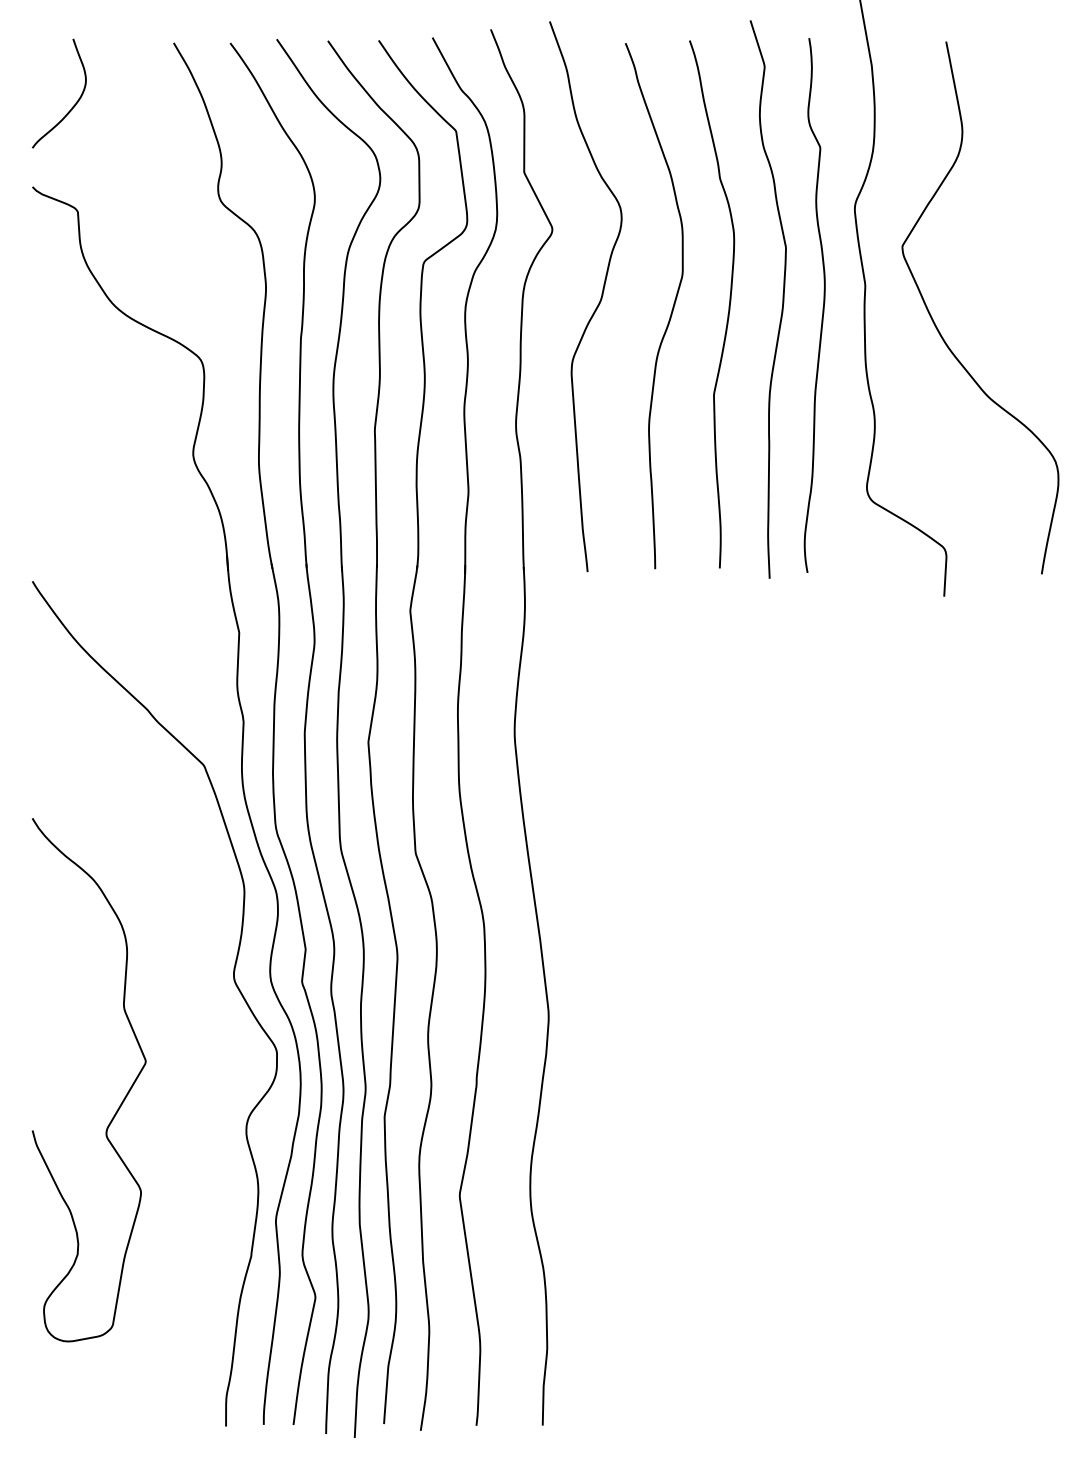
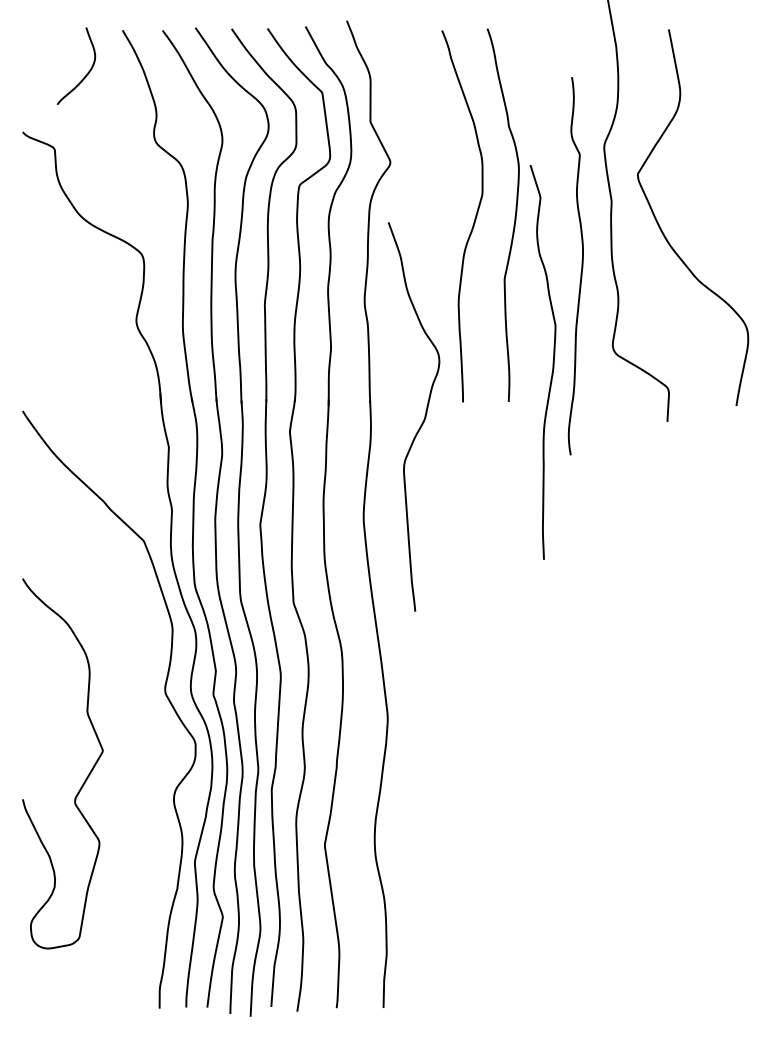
curve: (72, 106) -> (85, 75), moved
curve: (782, 299) -> (553, 362), moved
curve: (598, 302) -> (422, 421), moved
curve: (822, 307) -> (581, 267), moved

